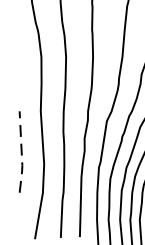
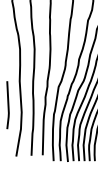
line: (21, 154) -> (8, 106), dashed -> solid

